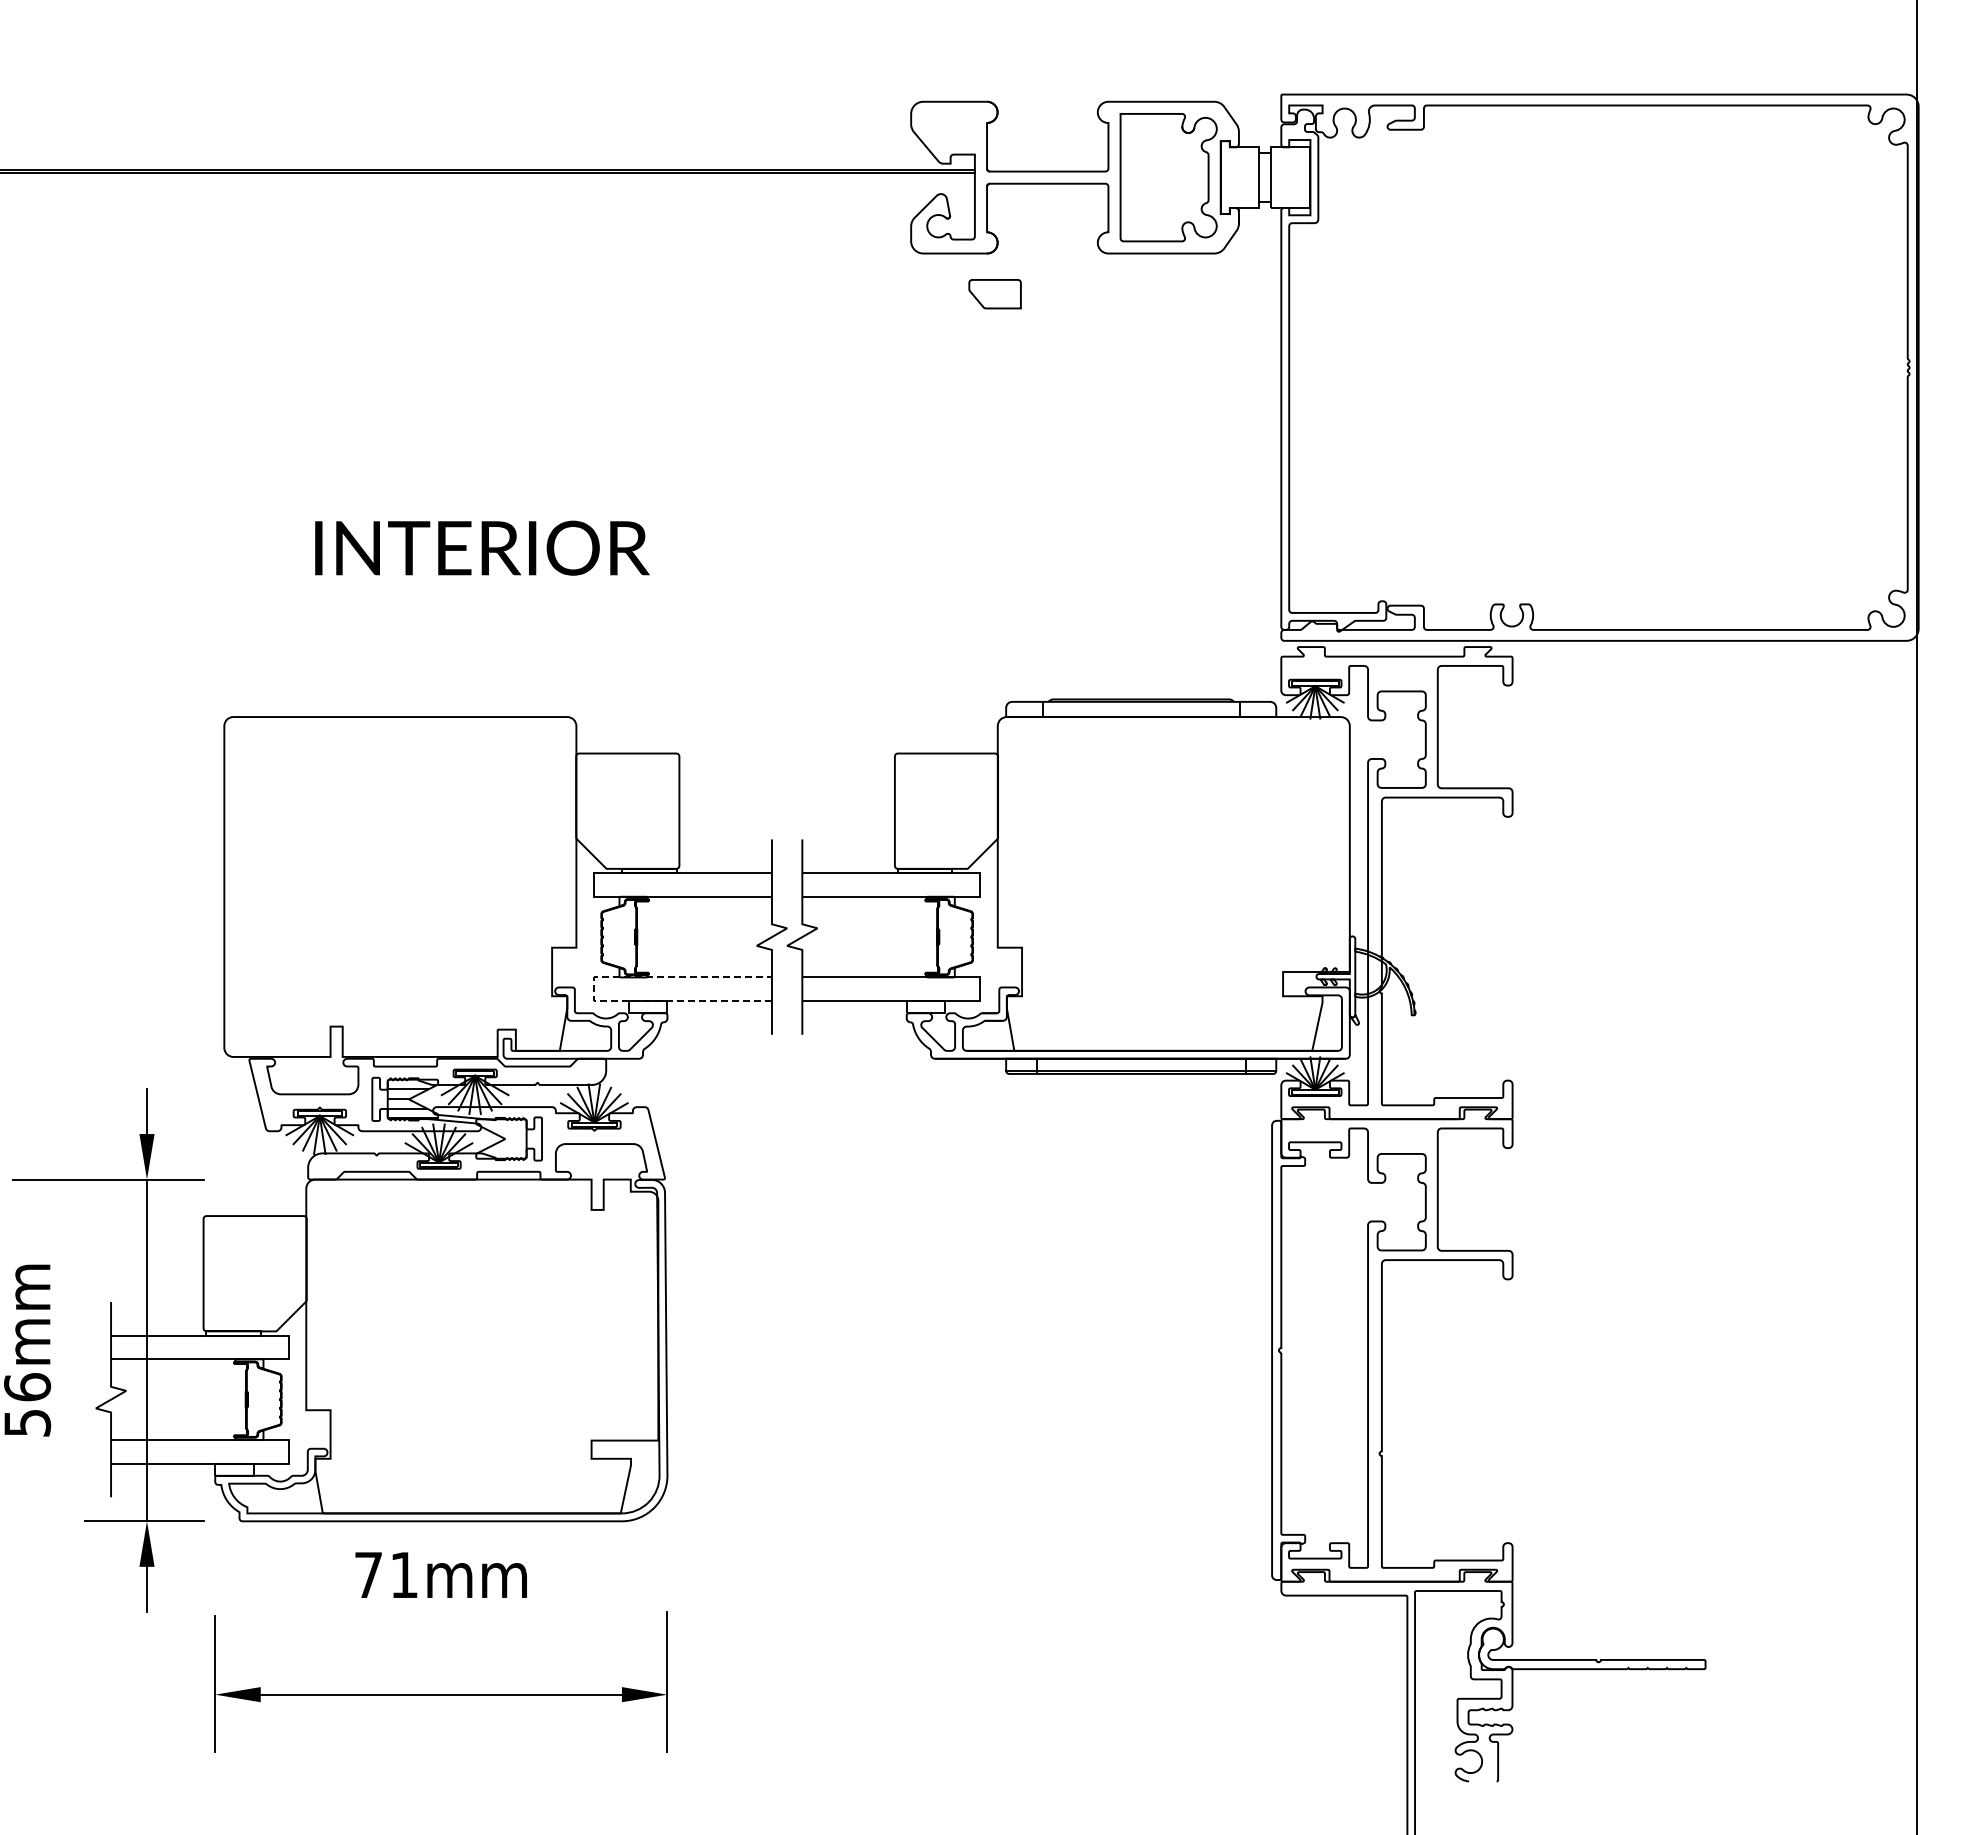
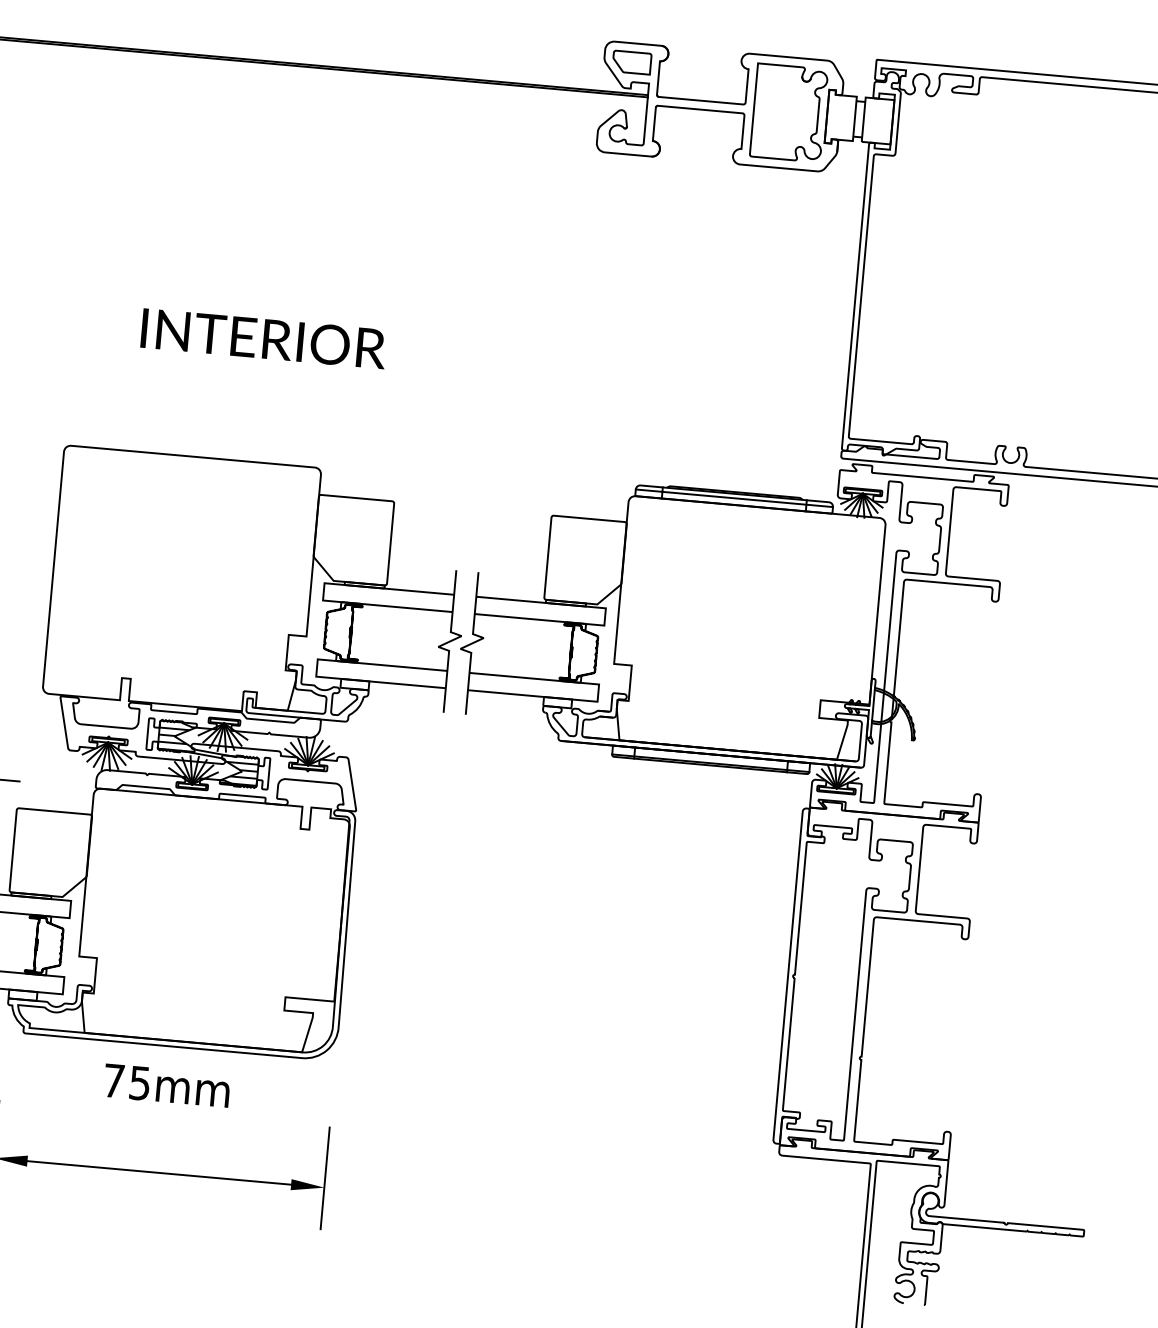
part: (994, 294) -> (631, 62), moved
line: (1141, 707) -> (734, 497), added
line: (594, 989) -> (317, 668), dashed -> solid
hatch: (501, 1141) -> (239, 773), added
text: (404, 1575) -> (140, 1083), 71mm -> 75mm

